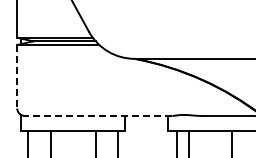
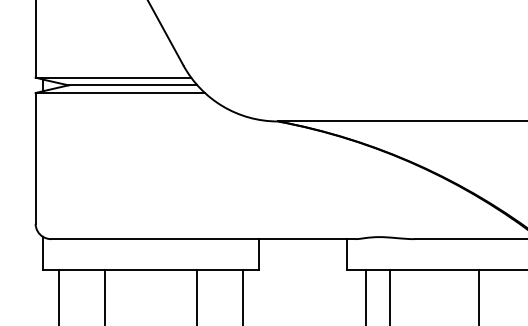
line: (17, 76) -> (36, 157), dashed -> solid
line: (98, 115) -> (203, 238), dashed -> solid

